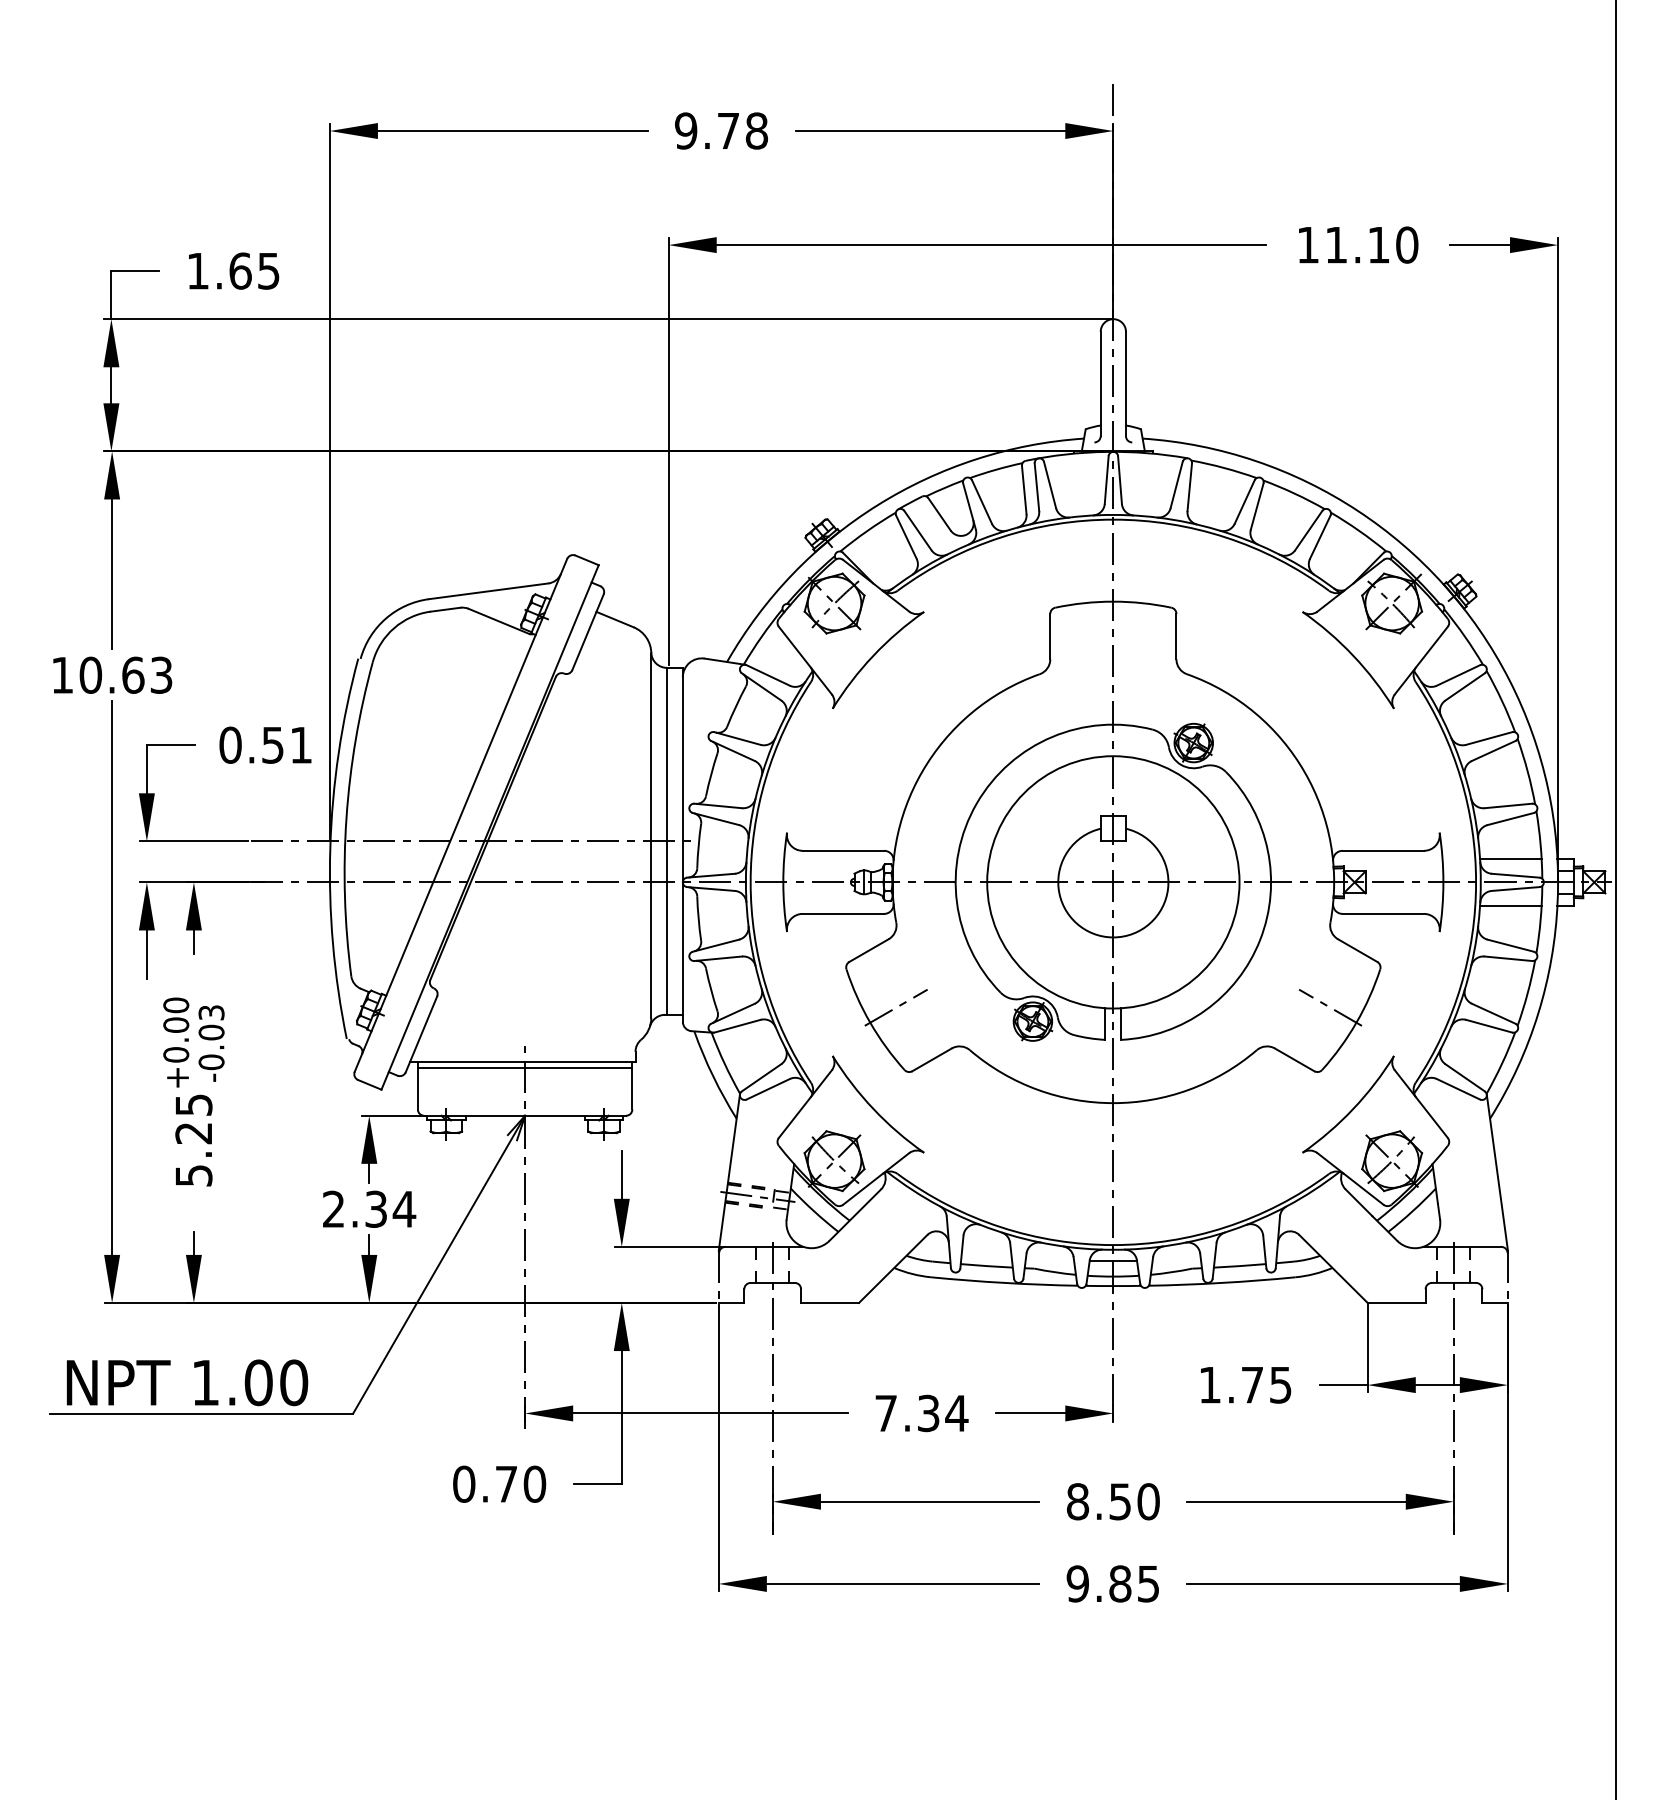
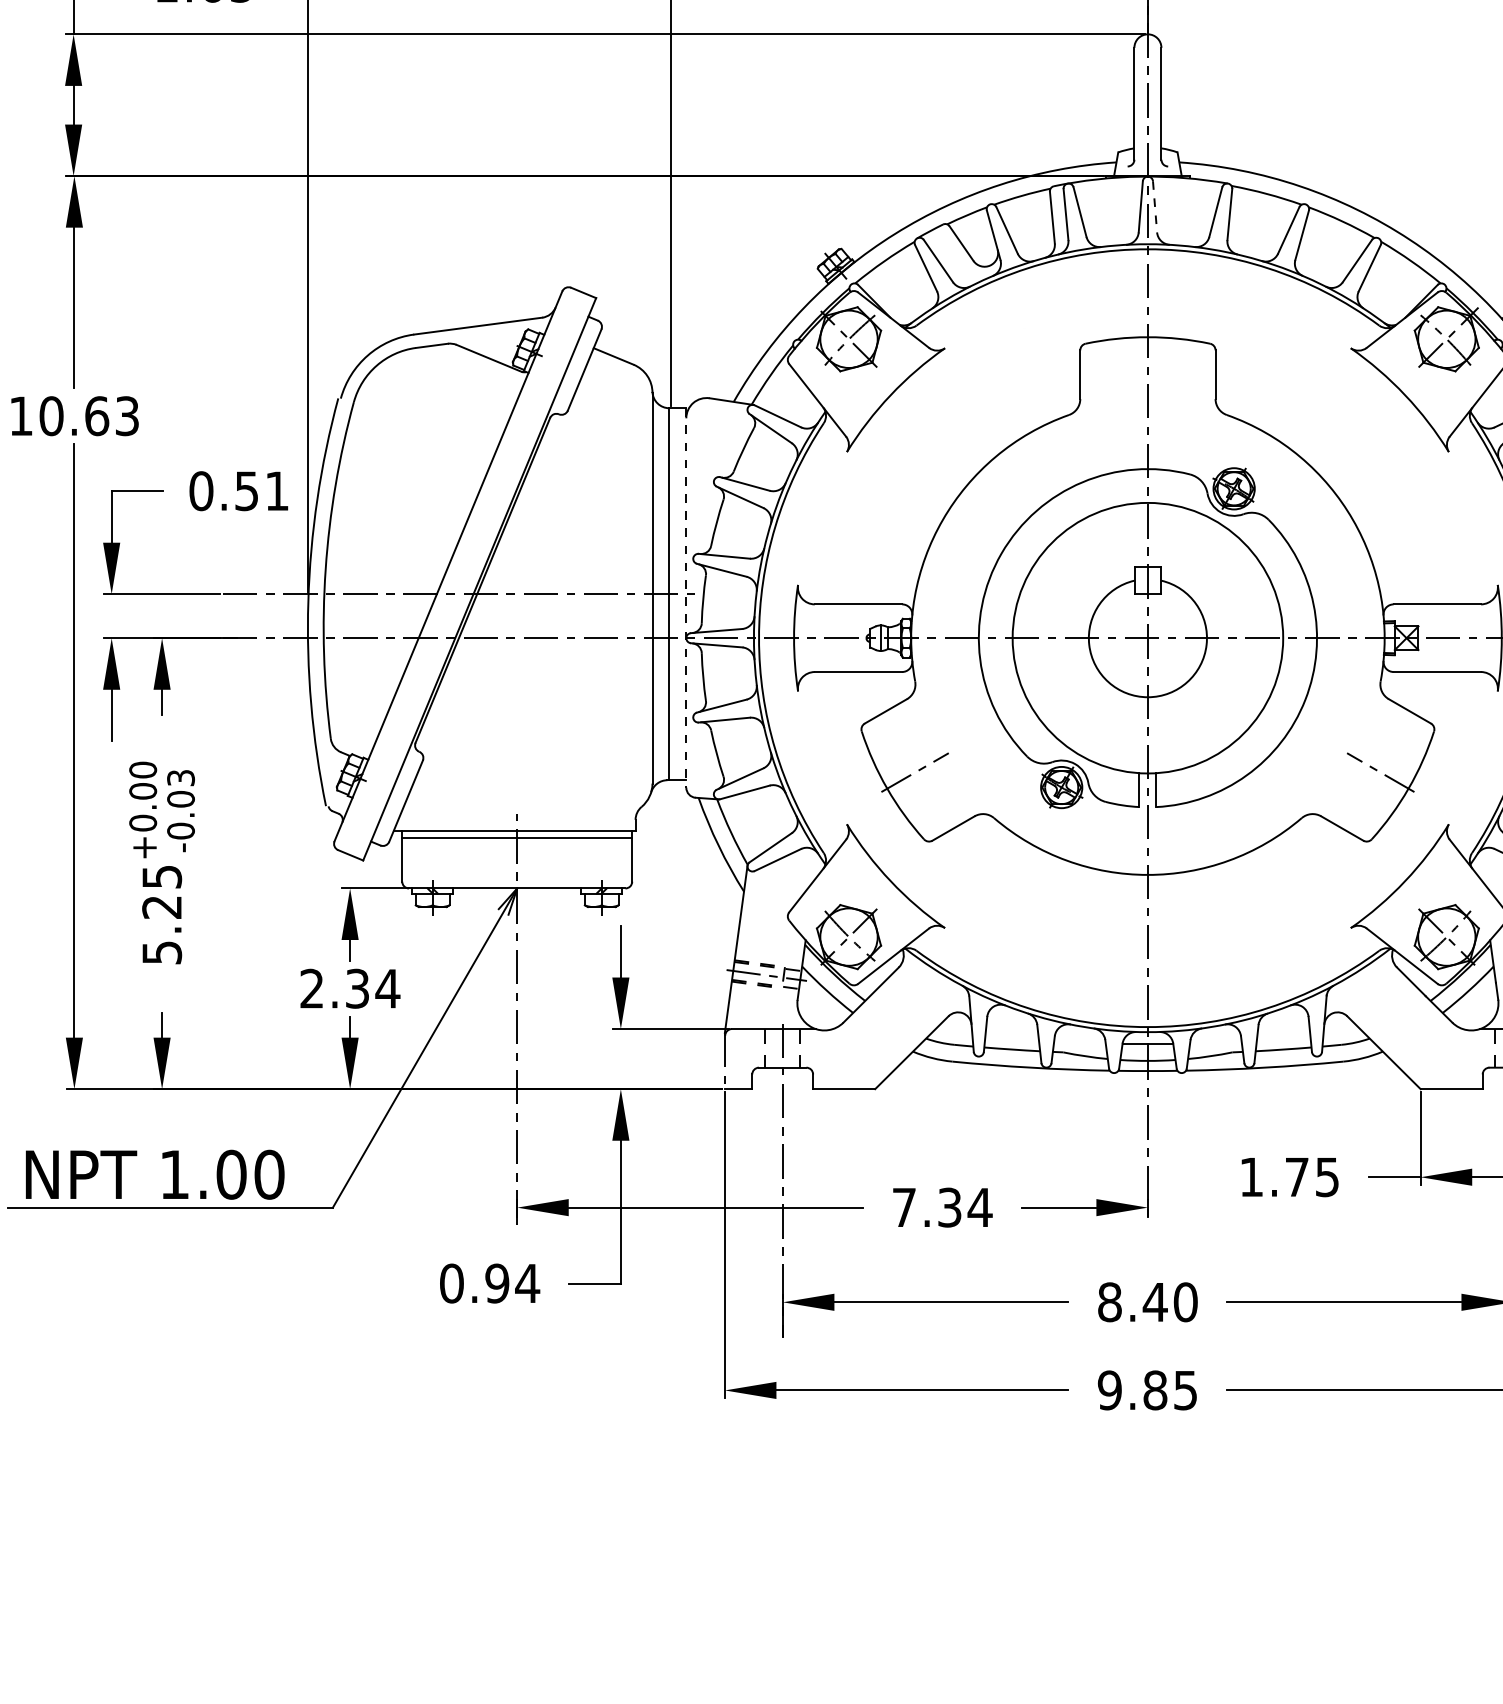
line: (1120, 480) -> (1155, 207), solid -> dashed
line: (682, 844) -> (685, 597), solid -> dashed
text: (520, 1483) -> (512, 1282), 0.70 -> 0.94
text: (1120, 1501) -> (1155, 1302), 8.50 -> 8.40

